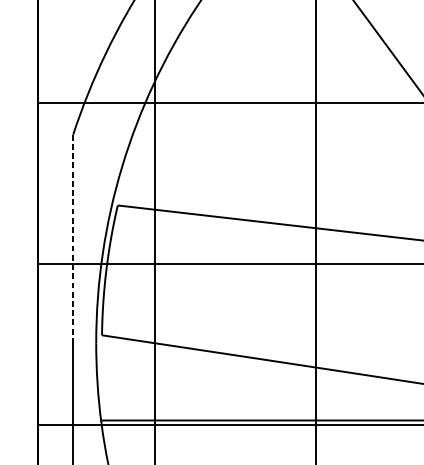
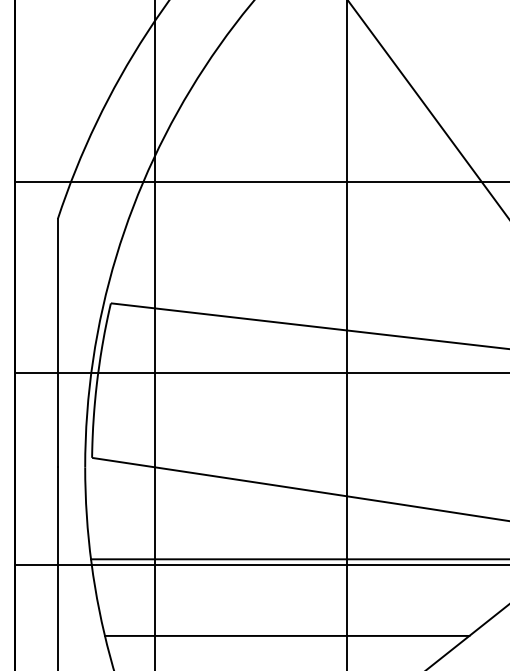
line: (72, 239) -> (57, 343), dashed -> solid

